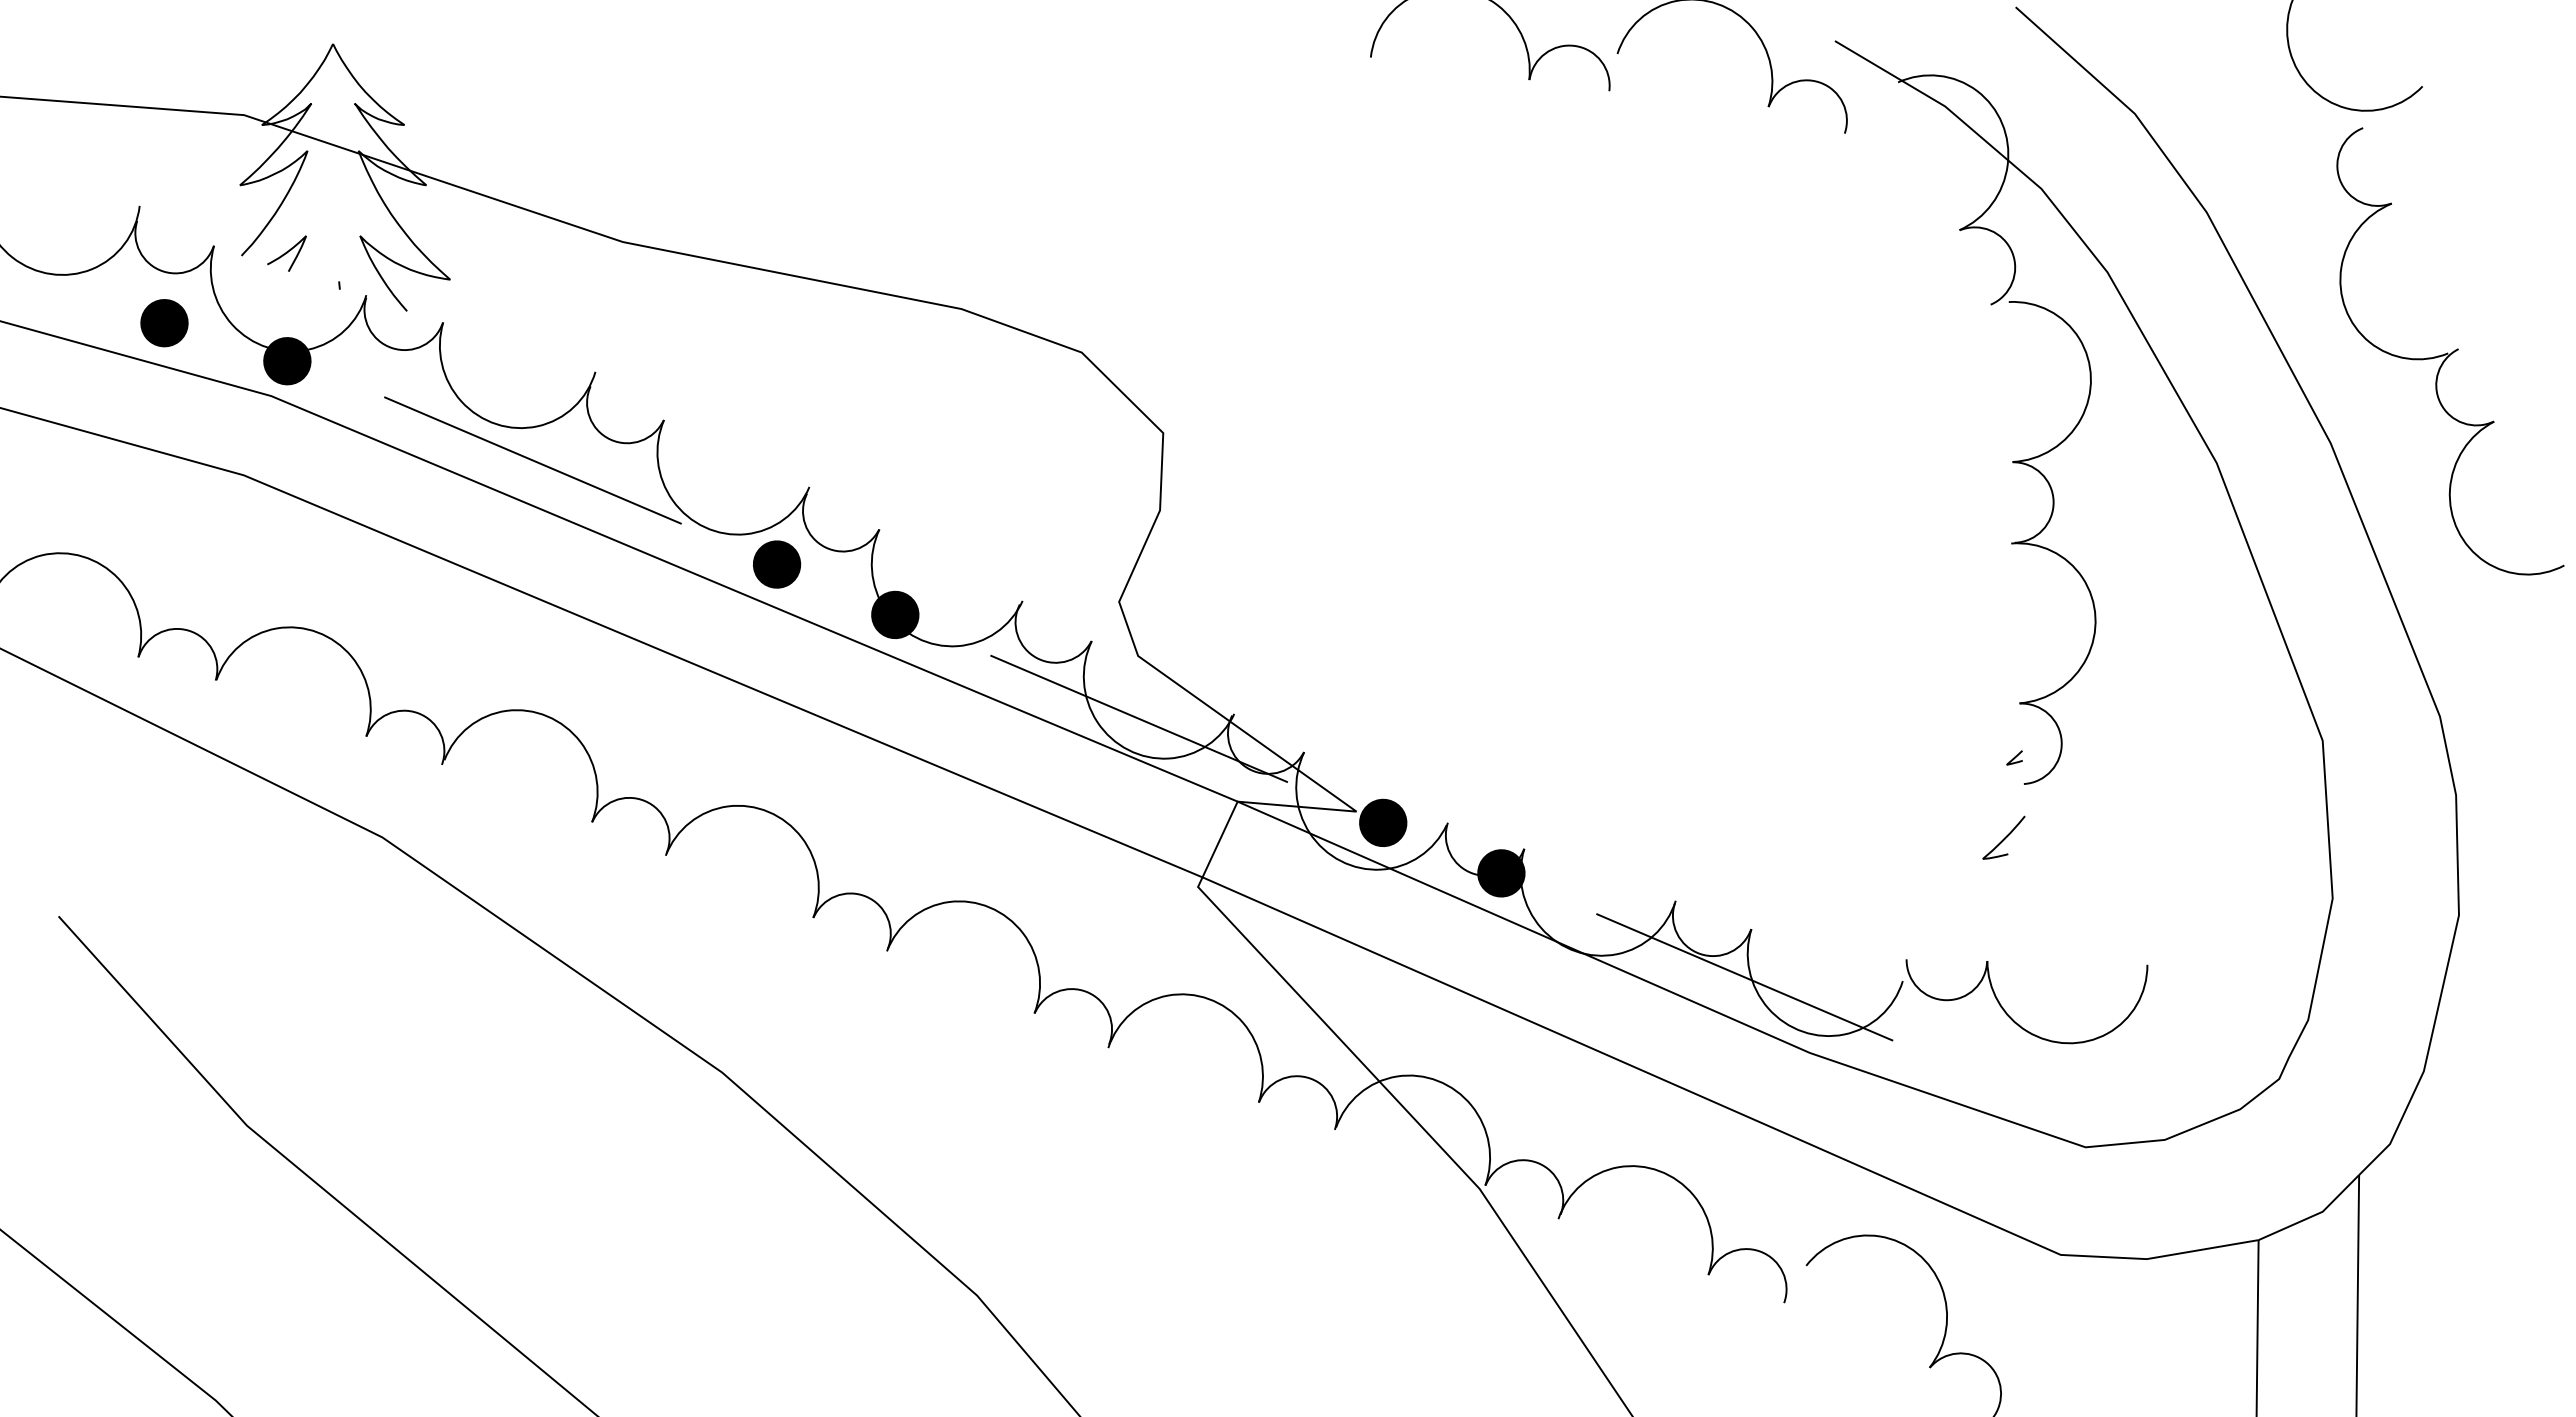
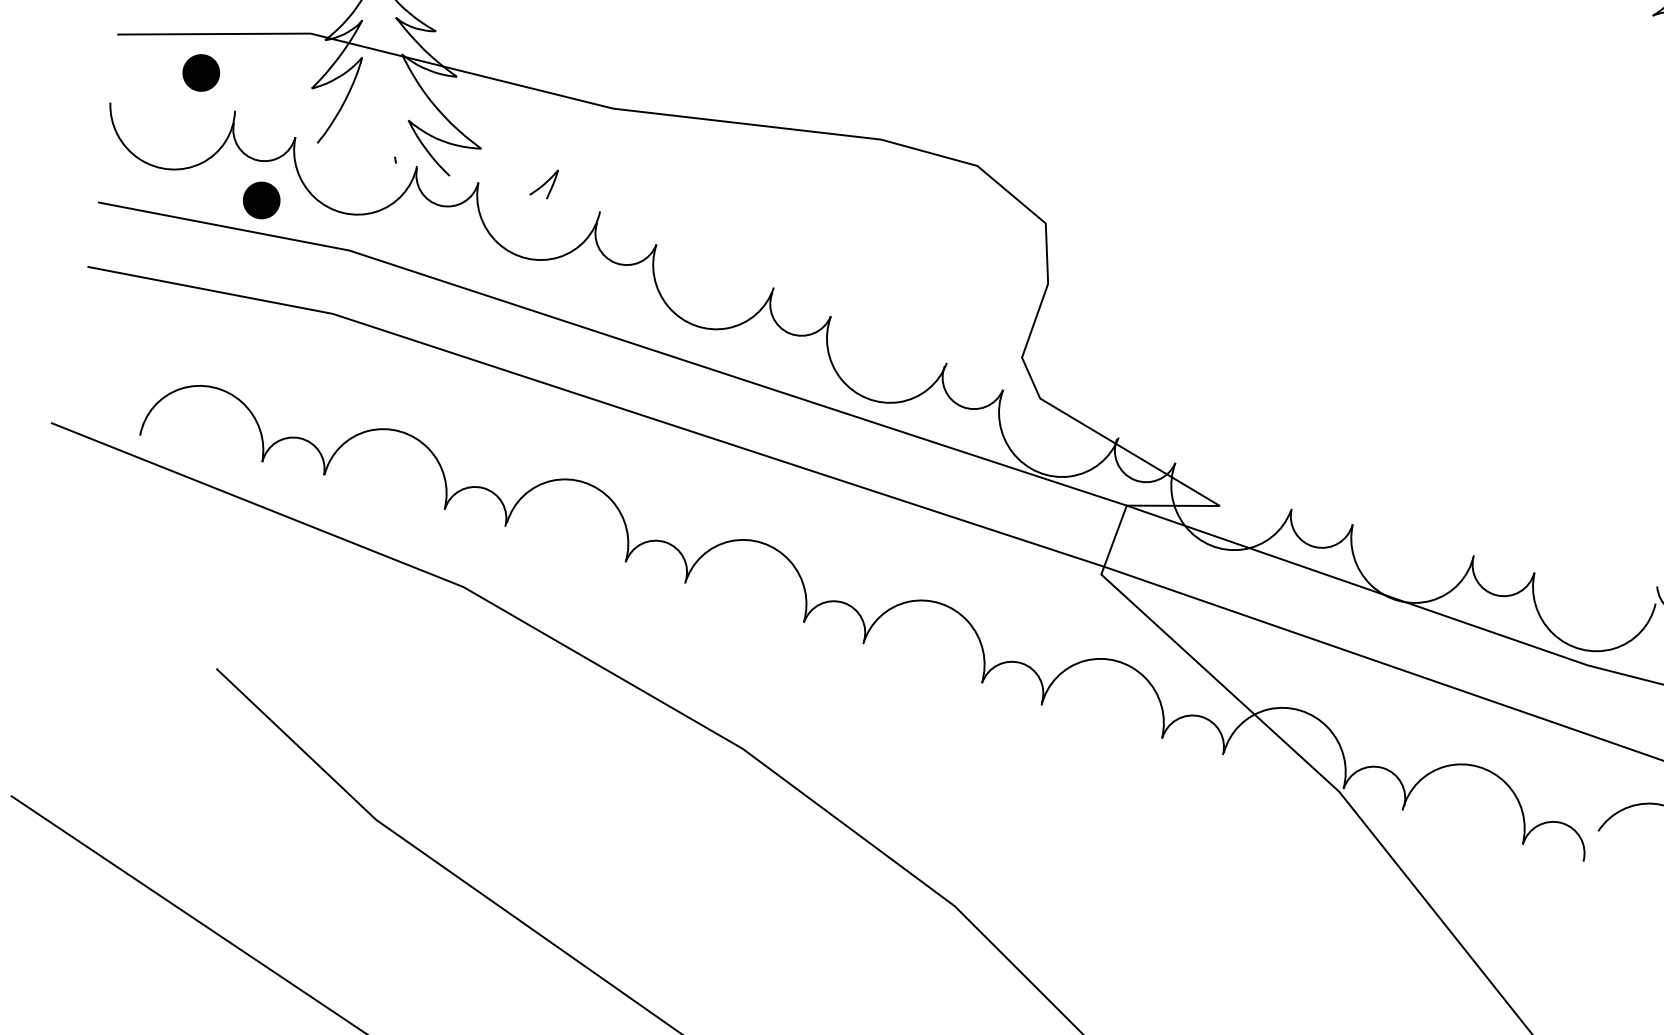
part: (100, 154) -> (201, 73), added
curve: (286, 253) -> (543, 185), moved
fill: (287, 361) -> (359, 222), removed
line: (532, 460) -> (556, 284), removed
fill: (776, 564) -> (753, 349), removed
fill: (895, 614) -> (848, 381), removed
line: (1139, 718) -> (1045, 447), removed
fill: (1383, 822) -> (1241, 512), removed
fill: (1501, 873) -> (1336, 545), removed
line: (1744, 977) -> (1532, 610), removed

